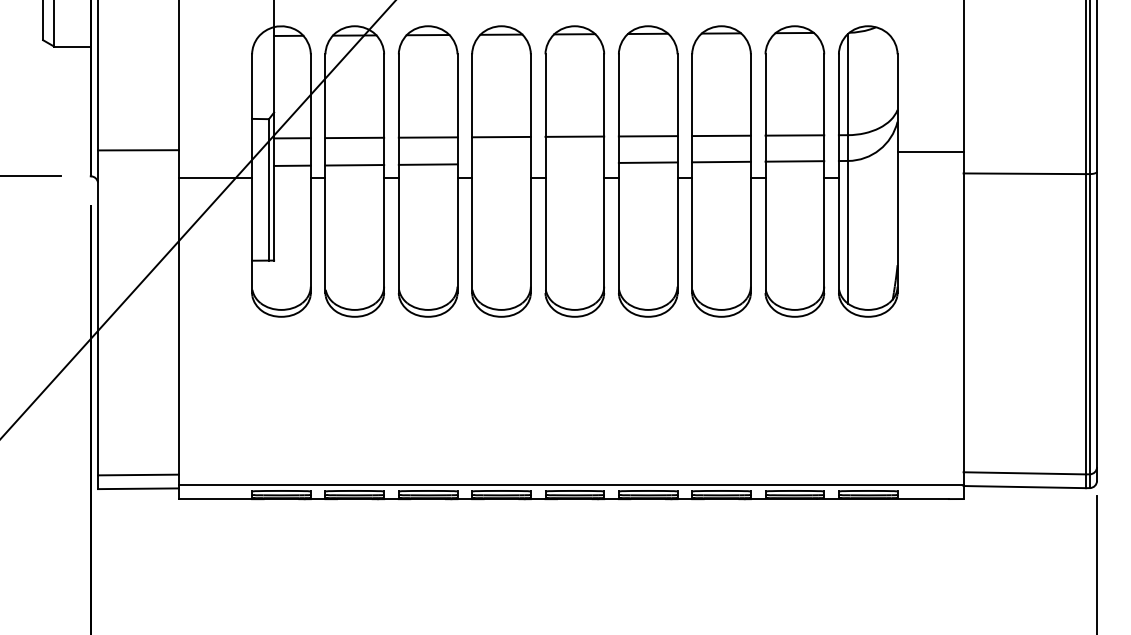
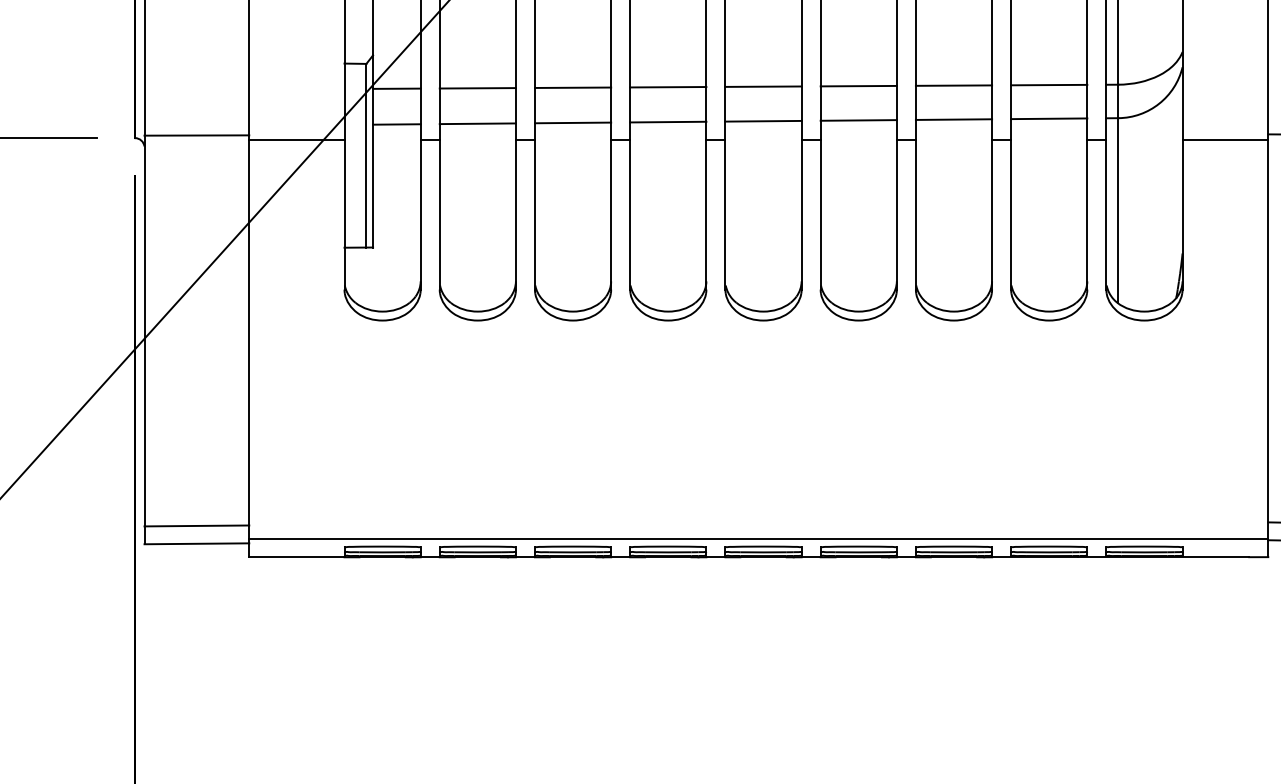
line: (138, 150) -> (196, 135), moved
line: (930, 151) -> (1225, 139), moved
line: (501, 163) -> (668, 121), added
line: (574, 163) -> (763, 121), added

